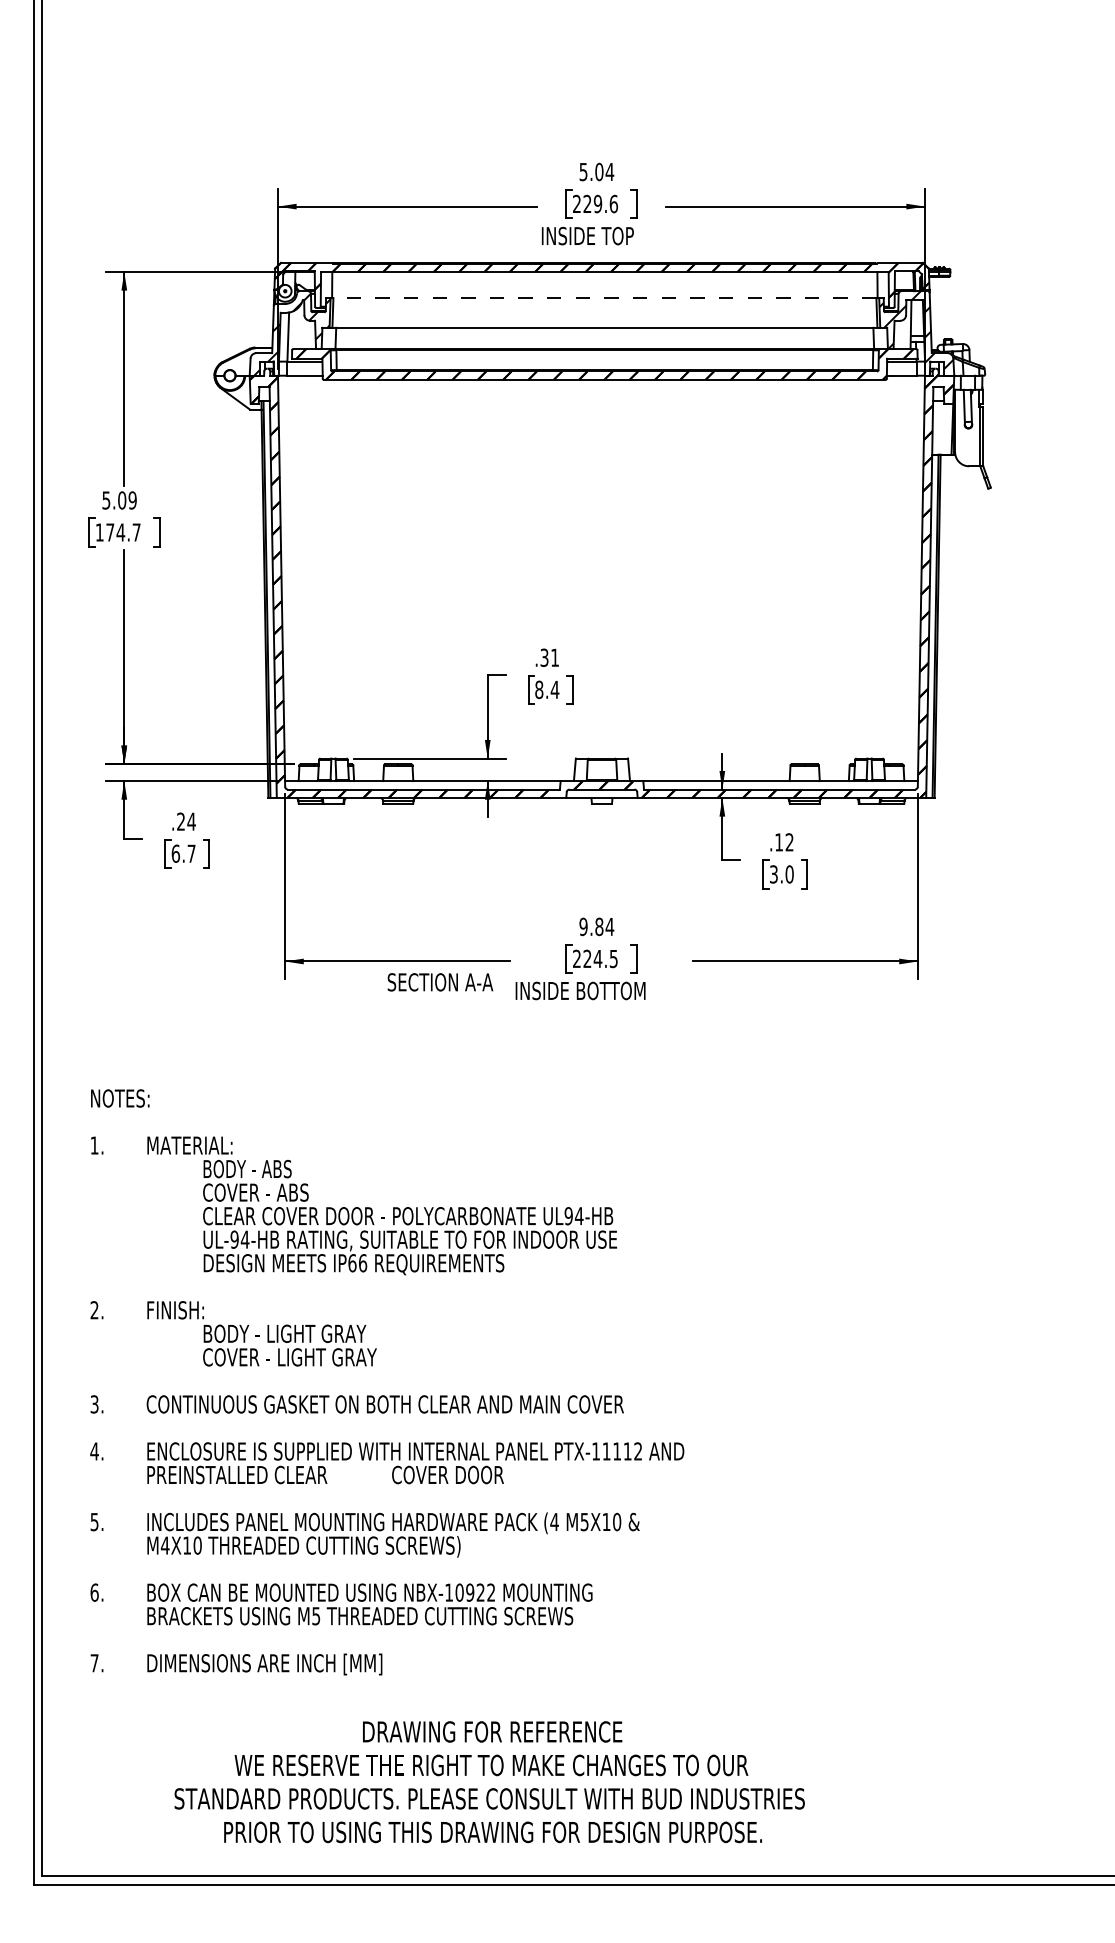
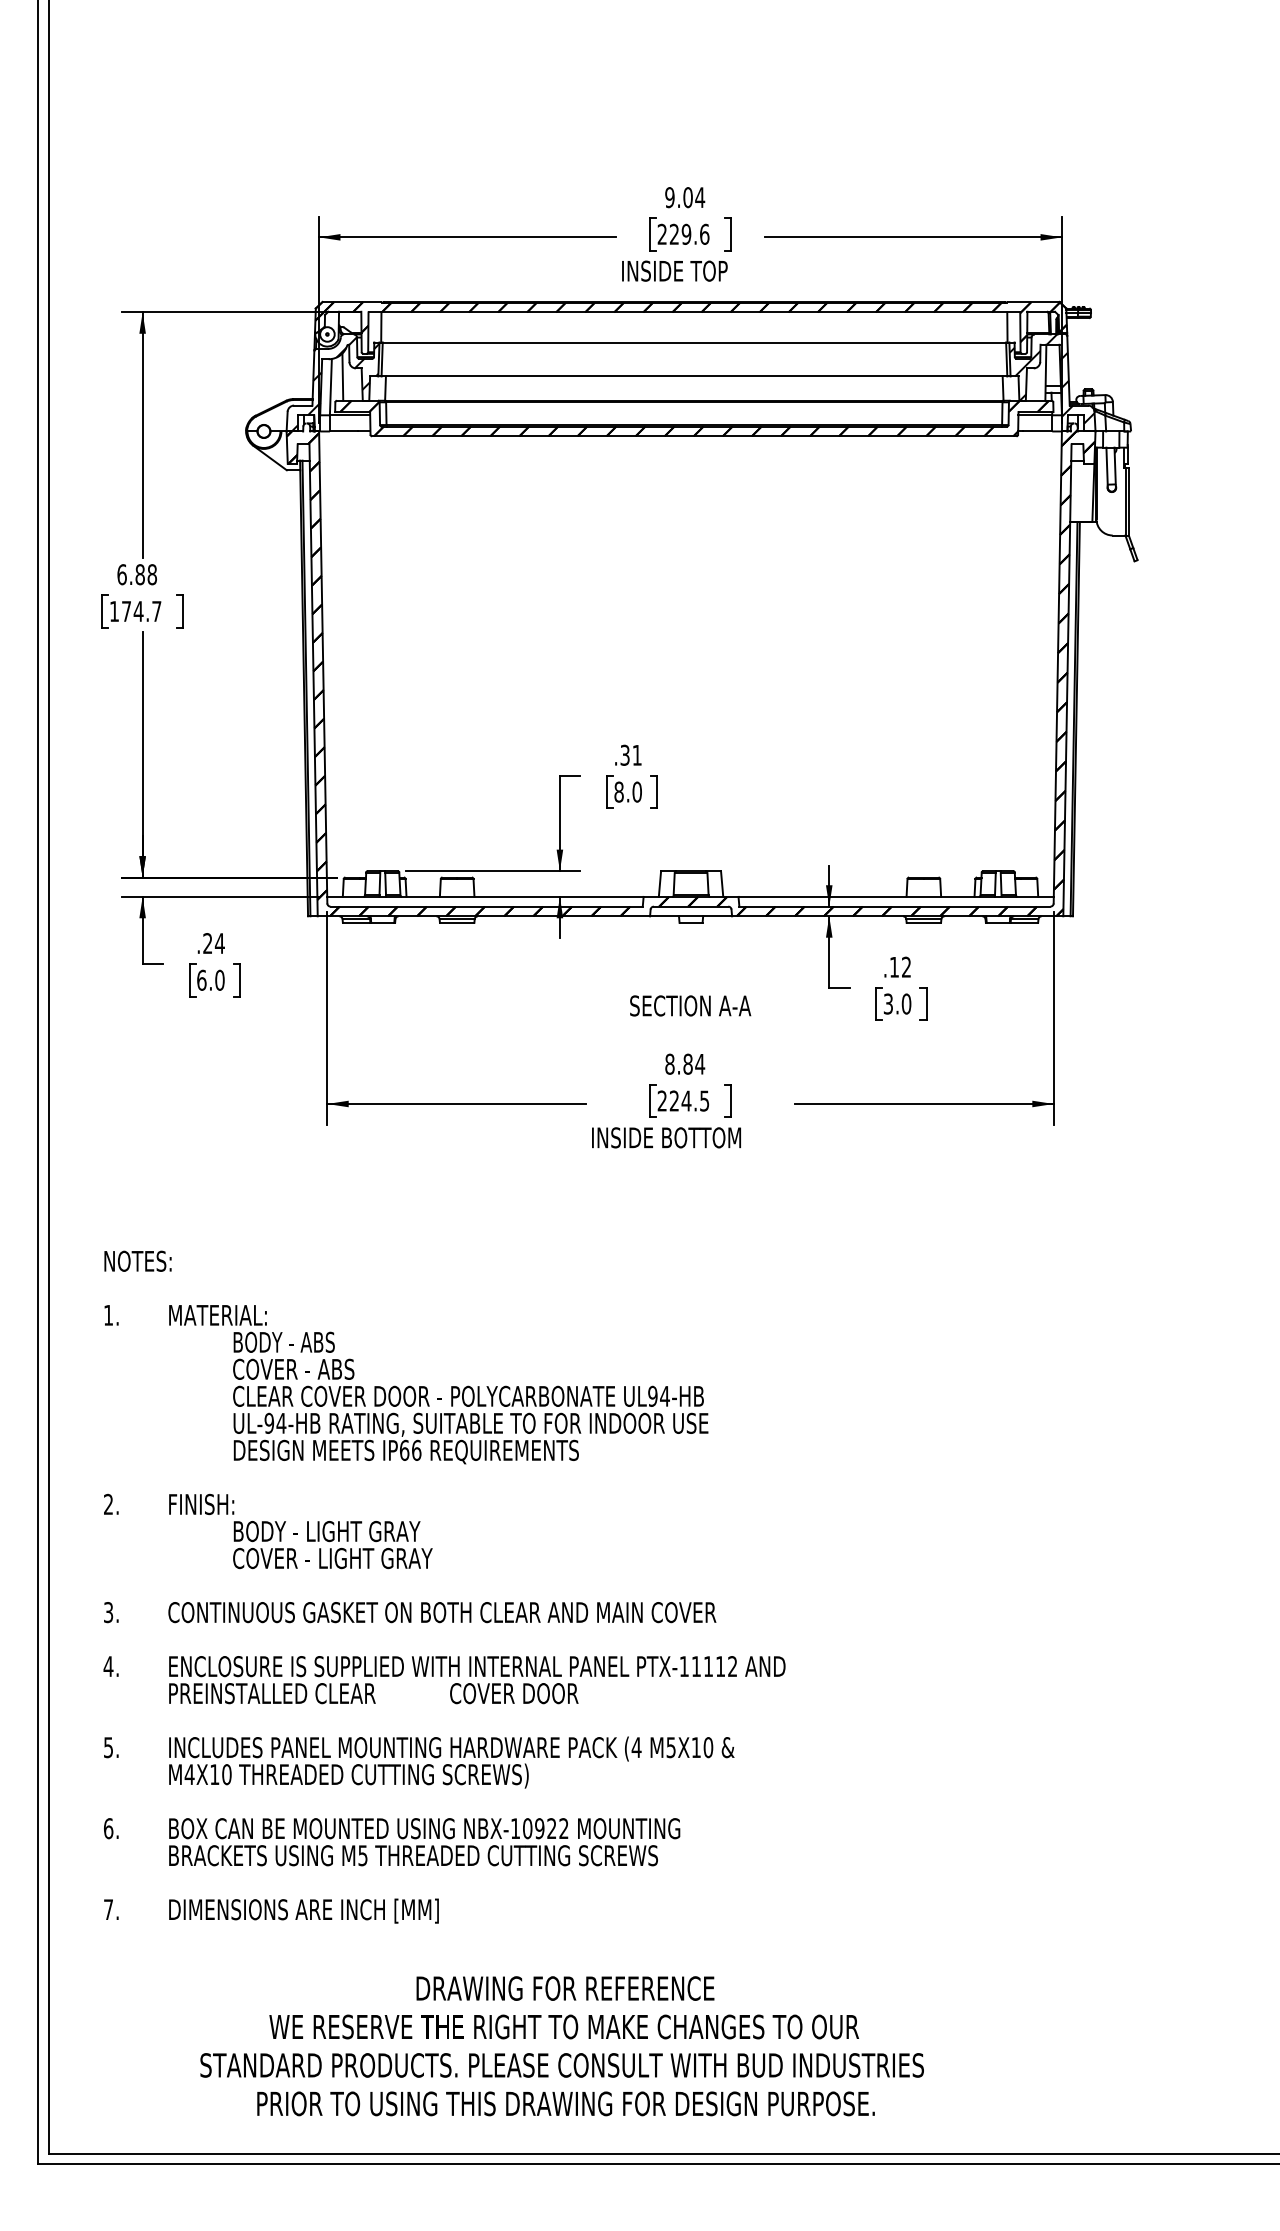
text: (583, 171) -> (669, 197), 5.04 -> 9.04
line: (604, 298) -> (694, 342), dashed -> solid
line: (298, 327) -> (342, 376), added
text: (119, 500) -> (137, 574), 5.09 -> 6.88
text: (555, 689) -> (637, 791), 8.4 -> 8.0
text: (191, 853) -> (219, 979), 6.7 -> 6.0
text: (583, 927) -> (669, 1064), 9.84 -> 8.84
text: (440, 981) -> (690, 1005), moved

